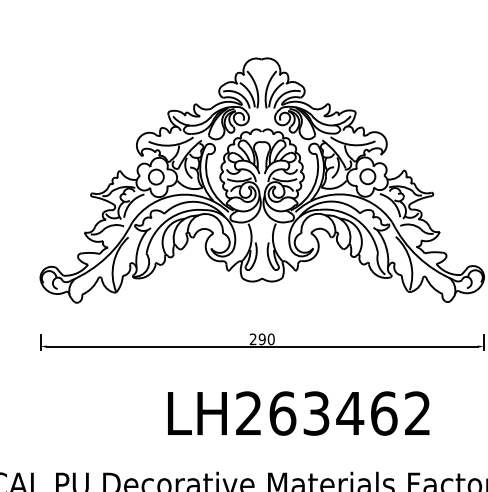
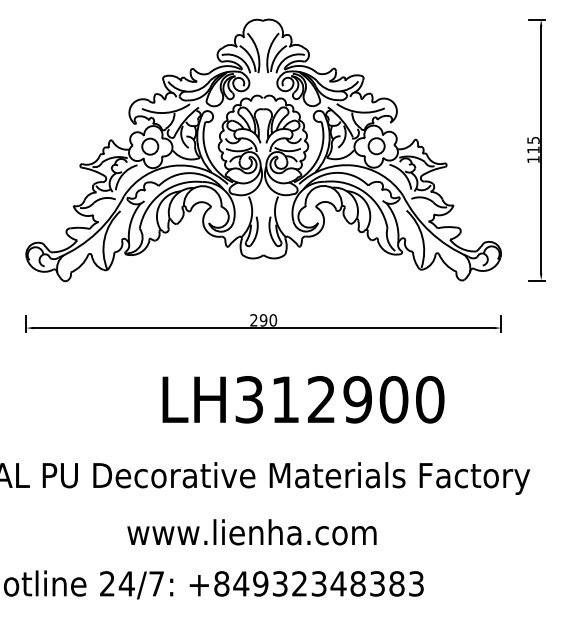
text: (333, 413) -> (339, 399), LH263462 -> LH312900

